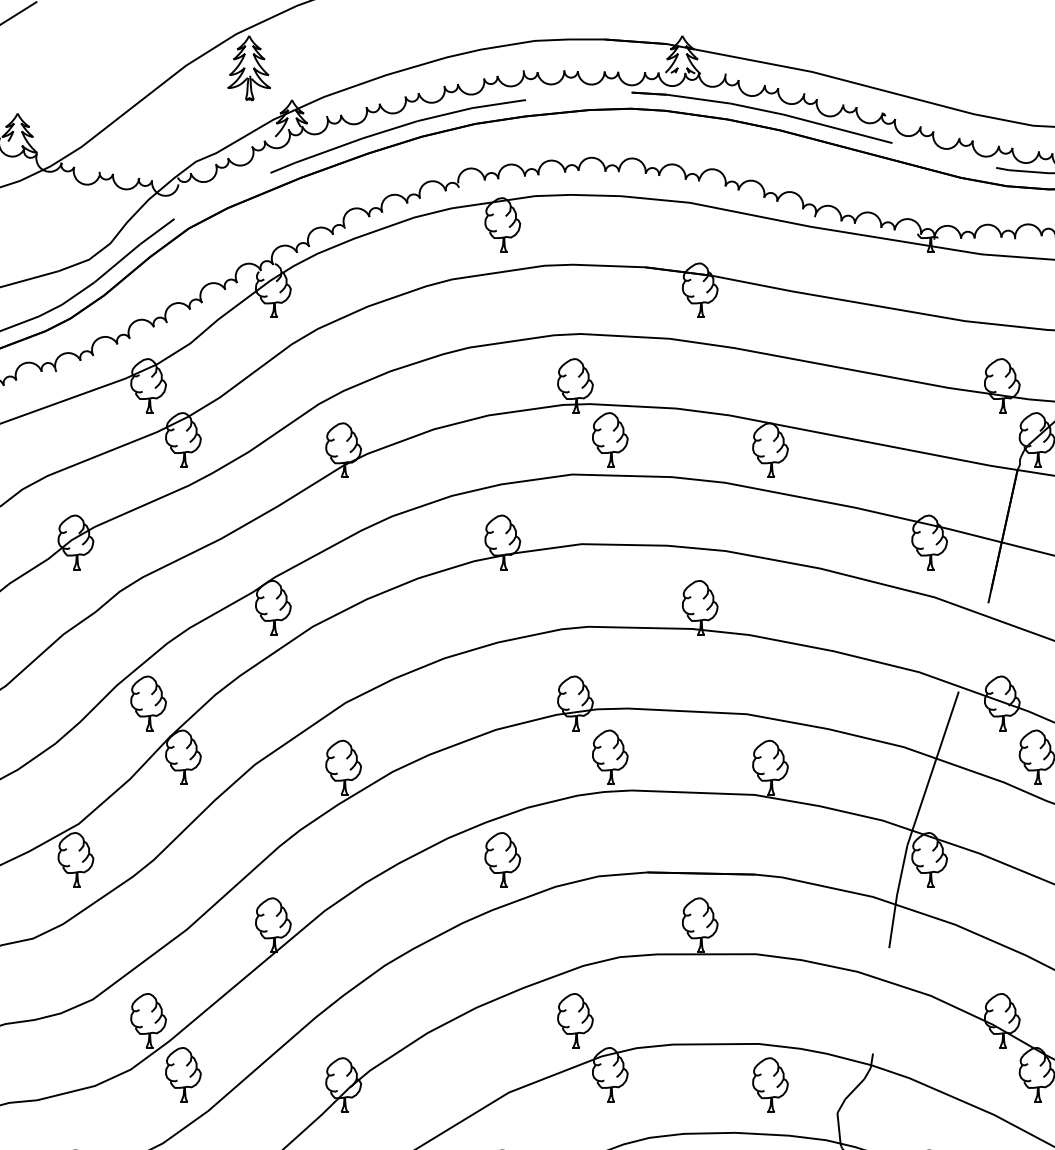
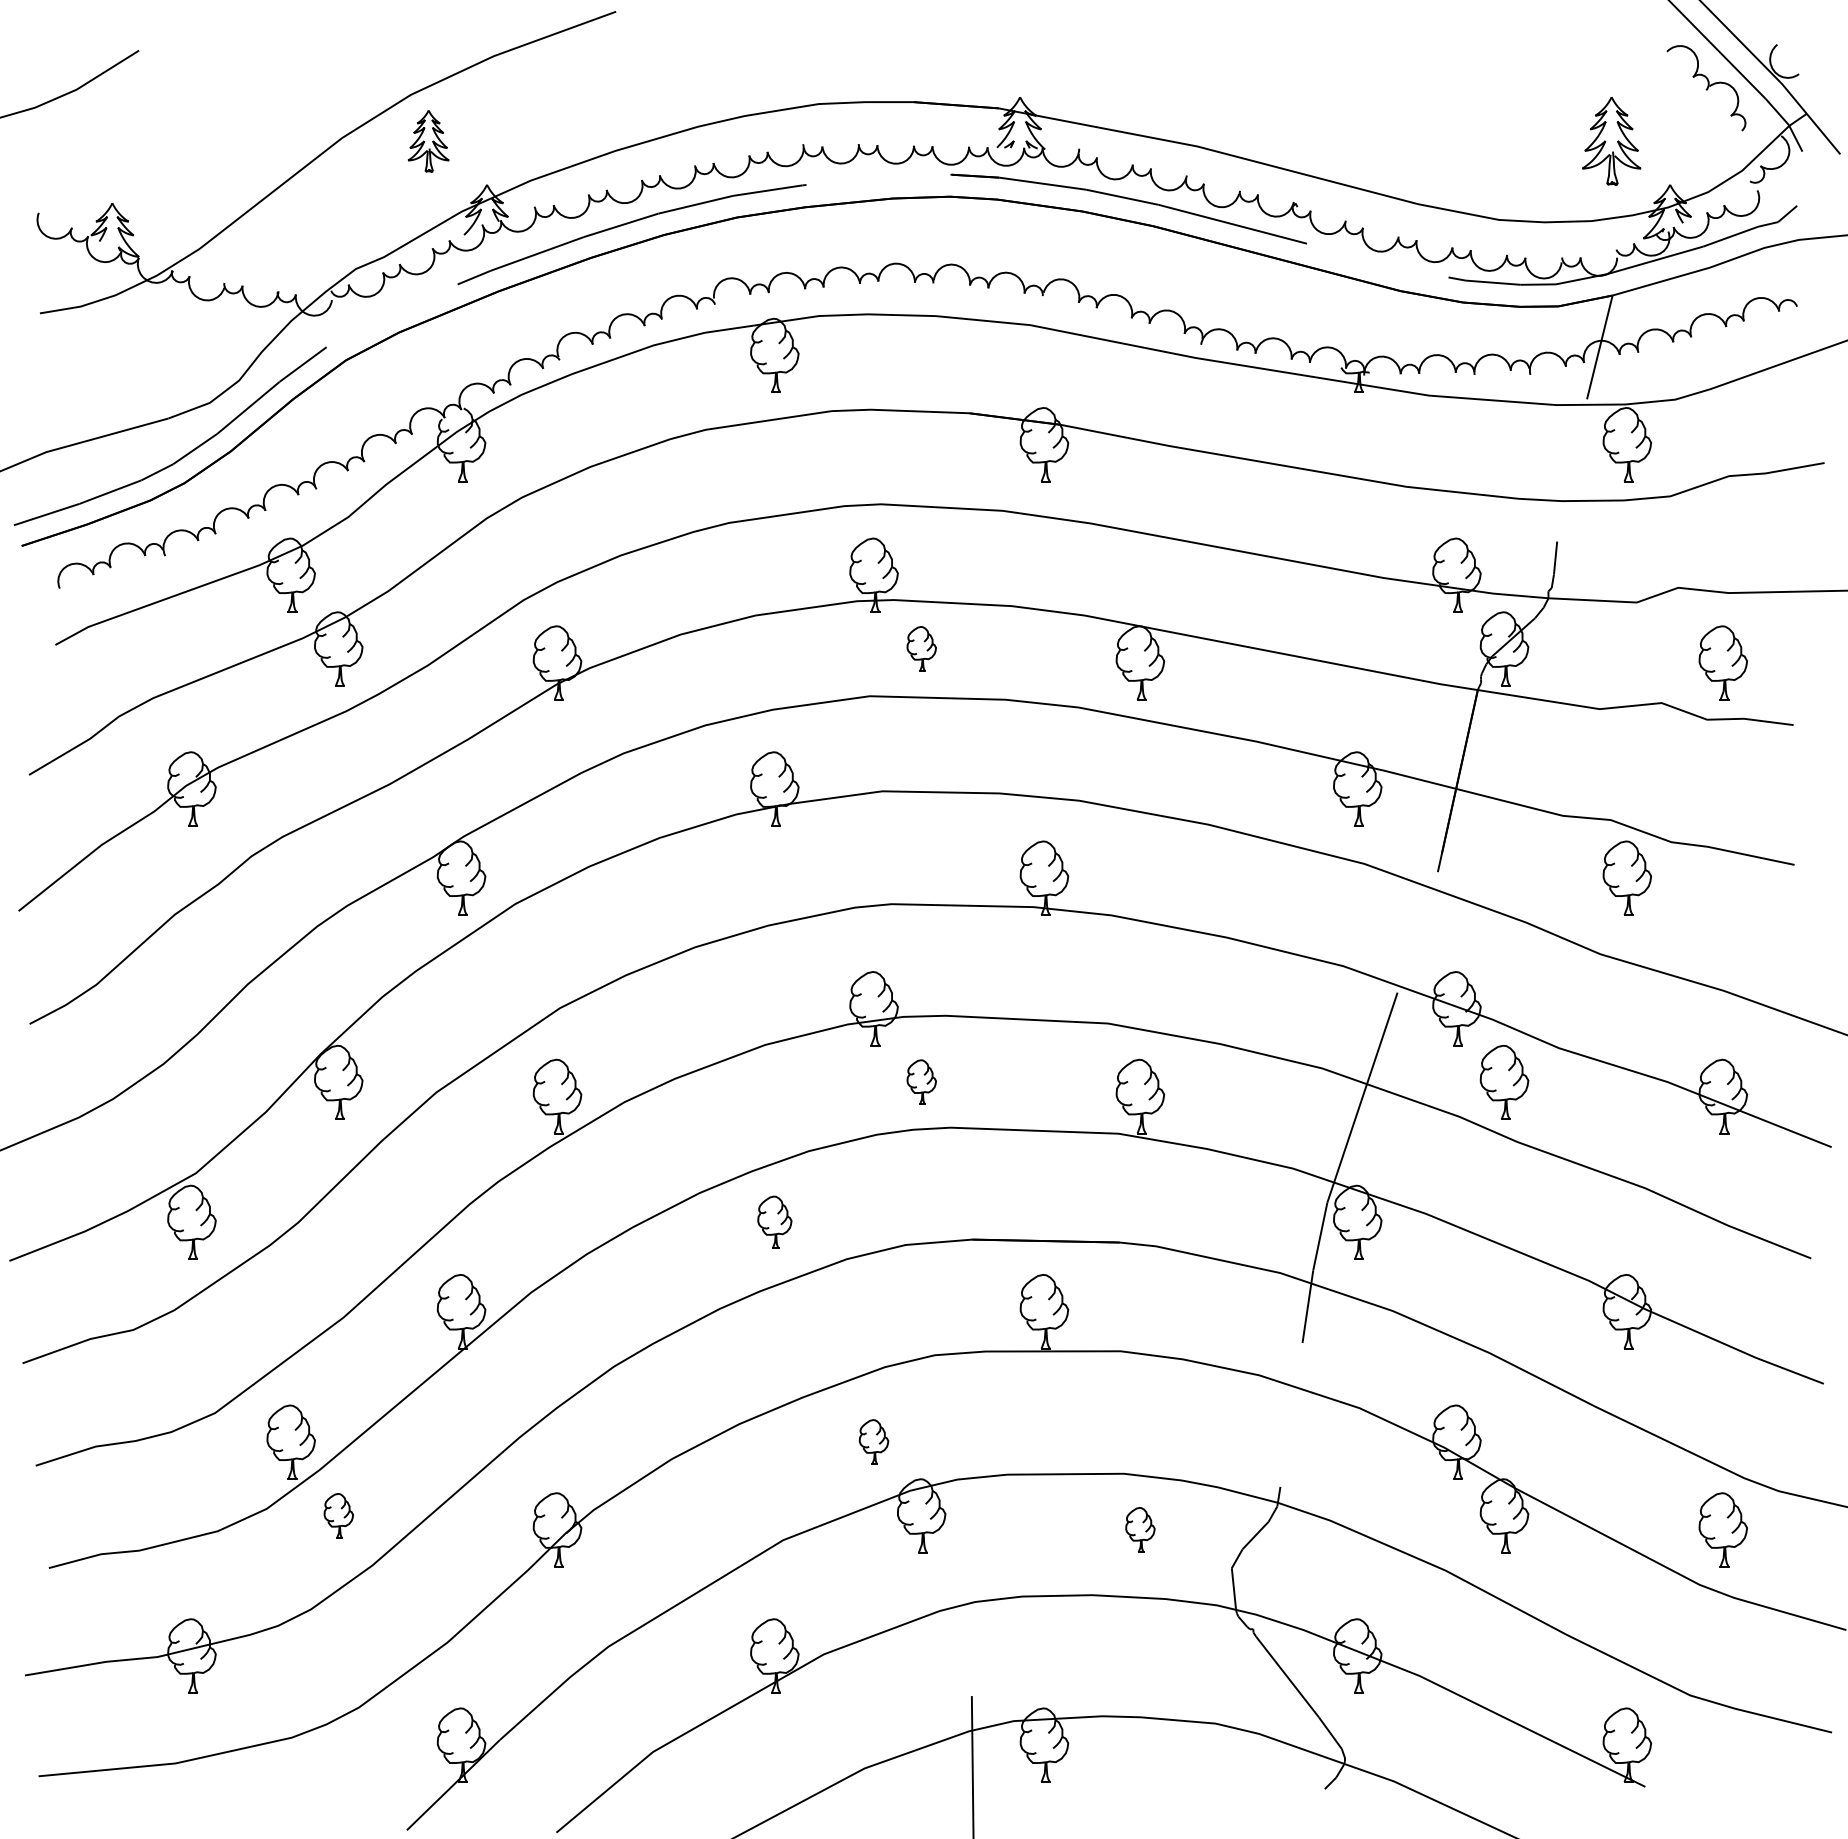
part: (249, 68) -> (428, 141), size x0.7
part: (610, 439) -> (921, 648), size x0.6
part: (148, 703) -> (290, 1008), removed
part: (610, 756) -> (921, 1081), size x0.6
part: (502, 859) -> (774, 1221), size x0.7
part: (575, 1020) -> (873, 1441), size x0.6
part: (183, 1074) -> (338, 1515), size x0.6
part: (770, 1084) -> (1140, 1529), size x0.6

